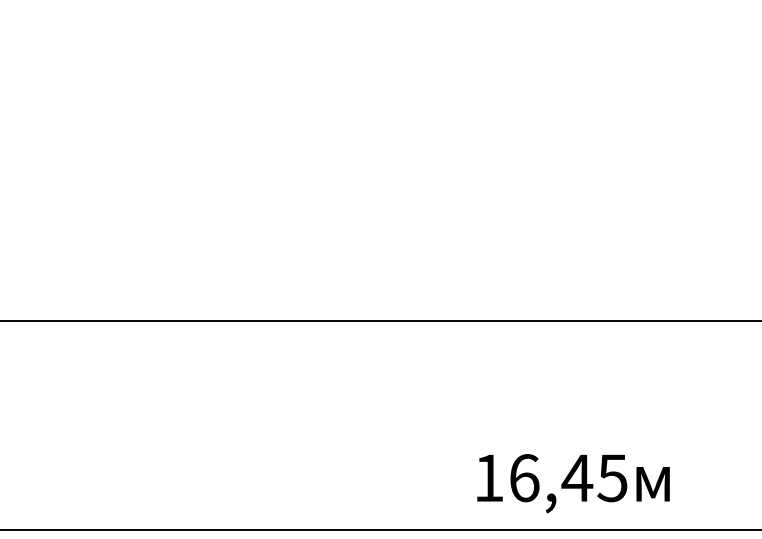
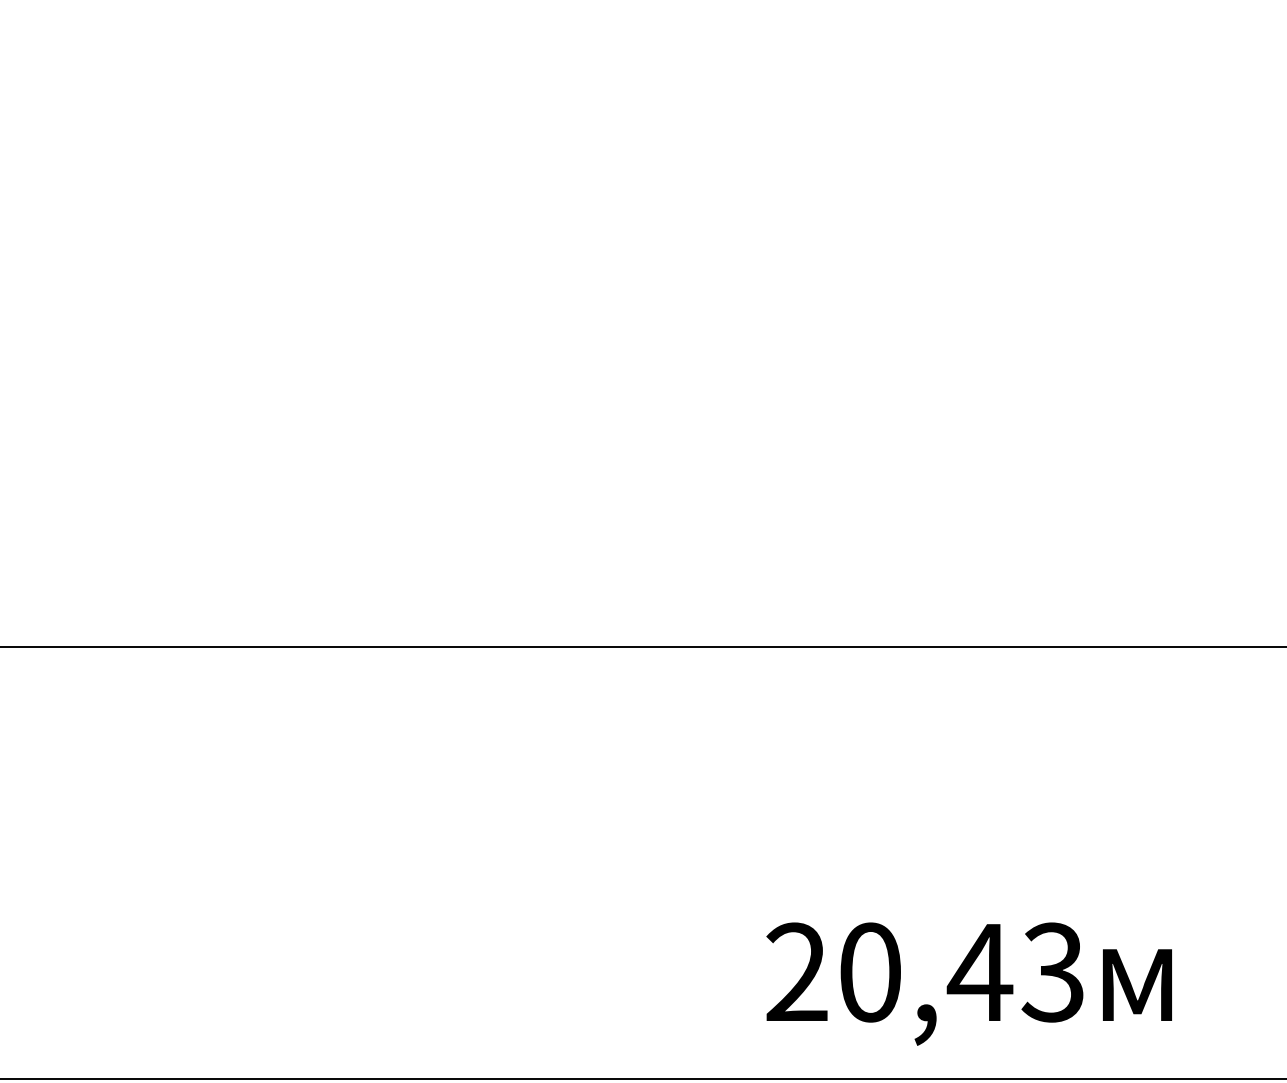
text: (550, 478) -> (924, 973), 16,45 -> 20,43

